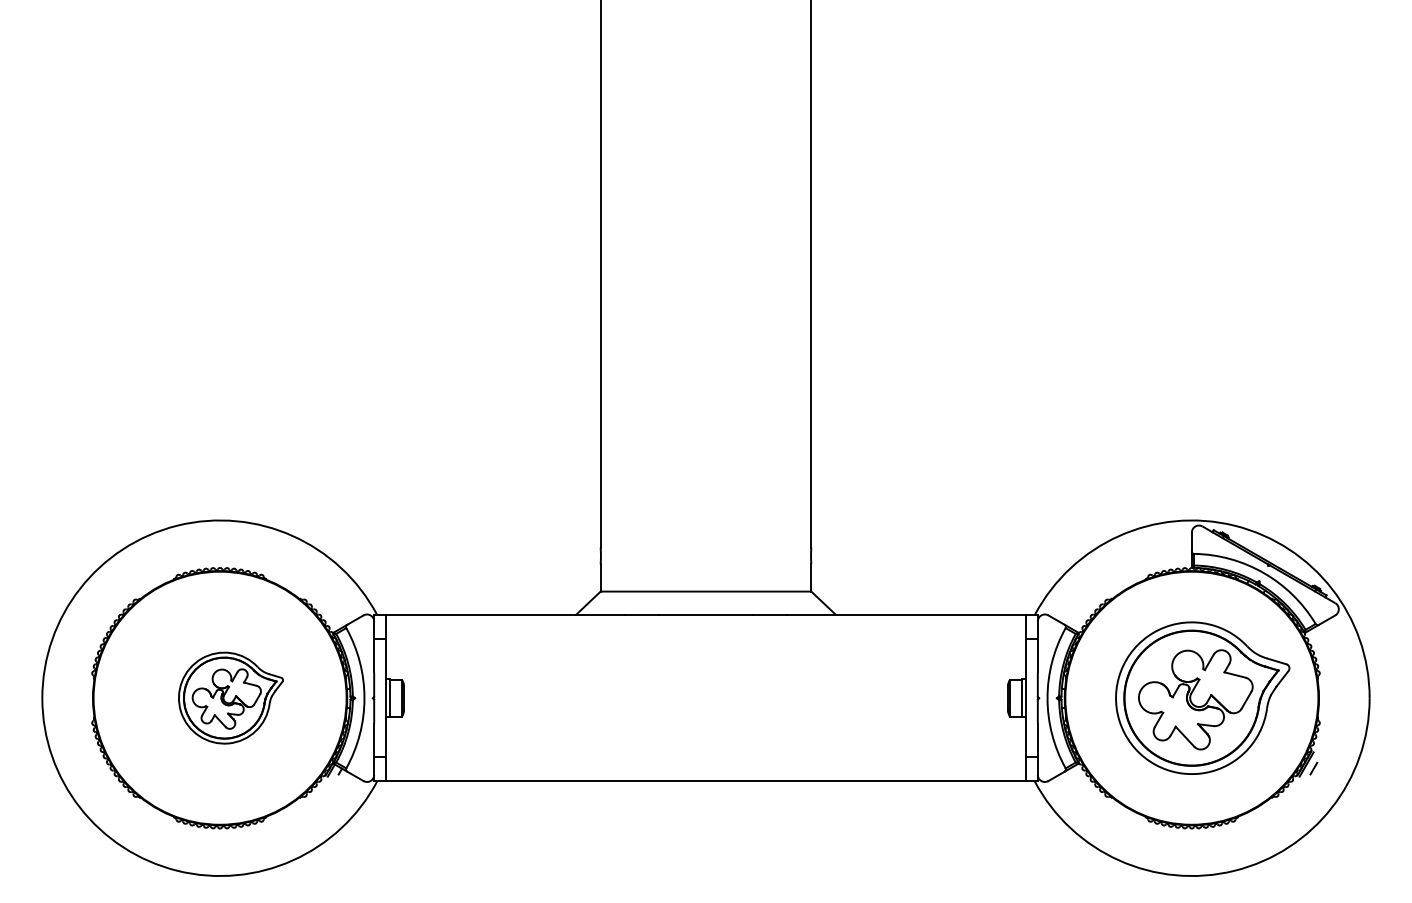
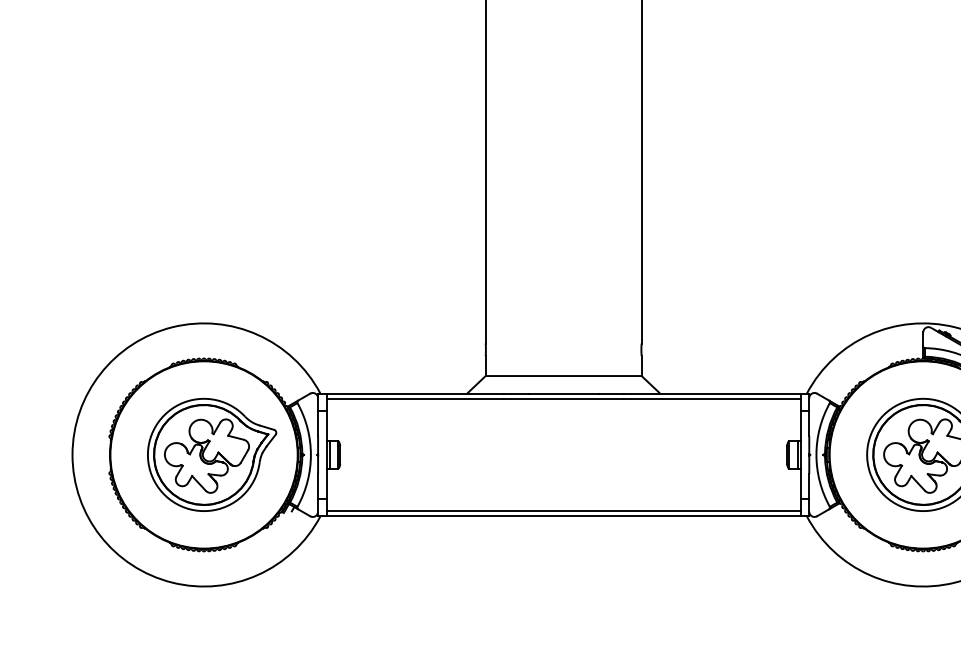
line: (705, 622) -> (563, 398), added
part: (230, 697) -> (211, 454), size x1.67
line: (705, 774) -> (563, 511), added

